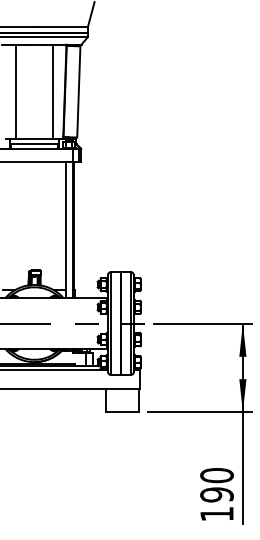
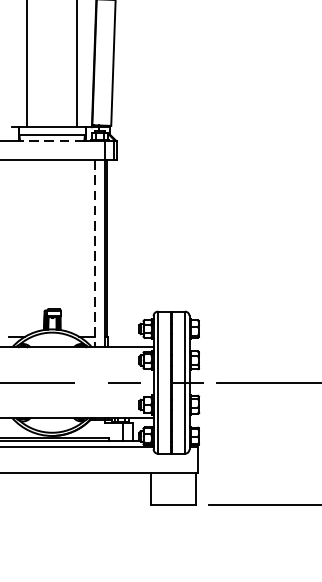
line: (33, 148) -> (50, 141), solid -> dashed
line: (65, 230) -> (95, 254), solid -> dashed

